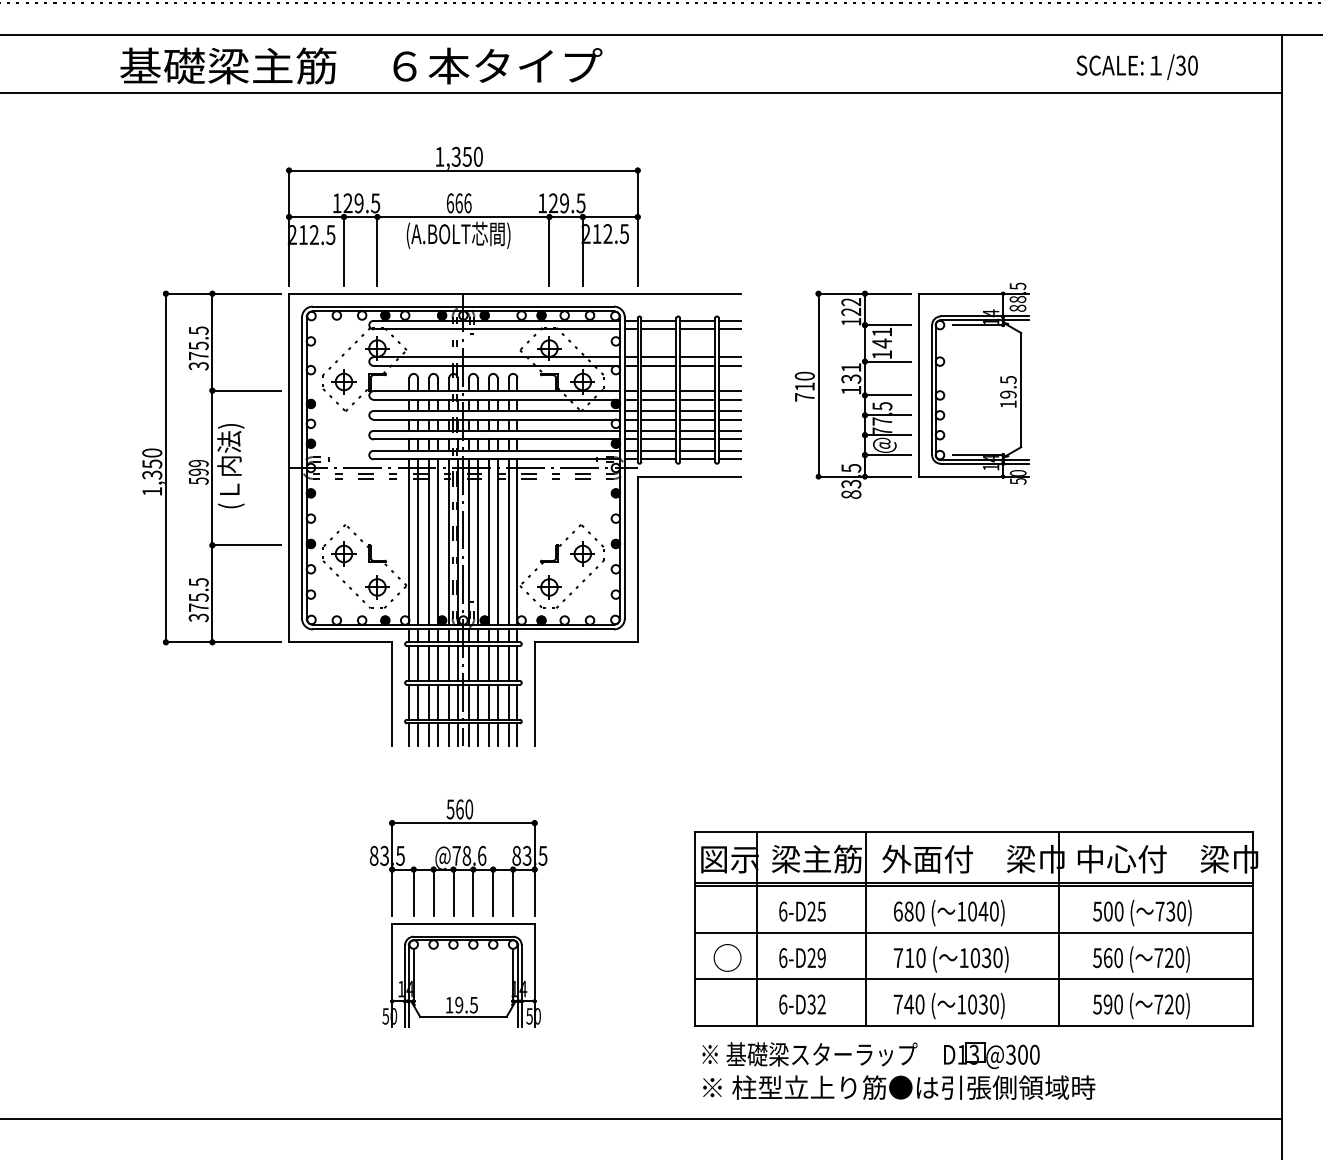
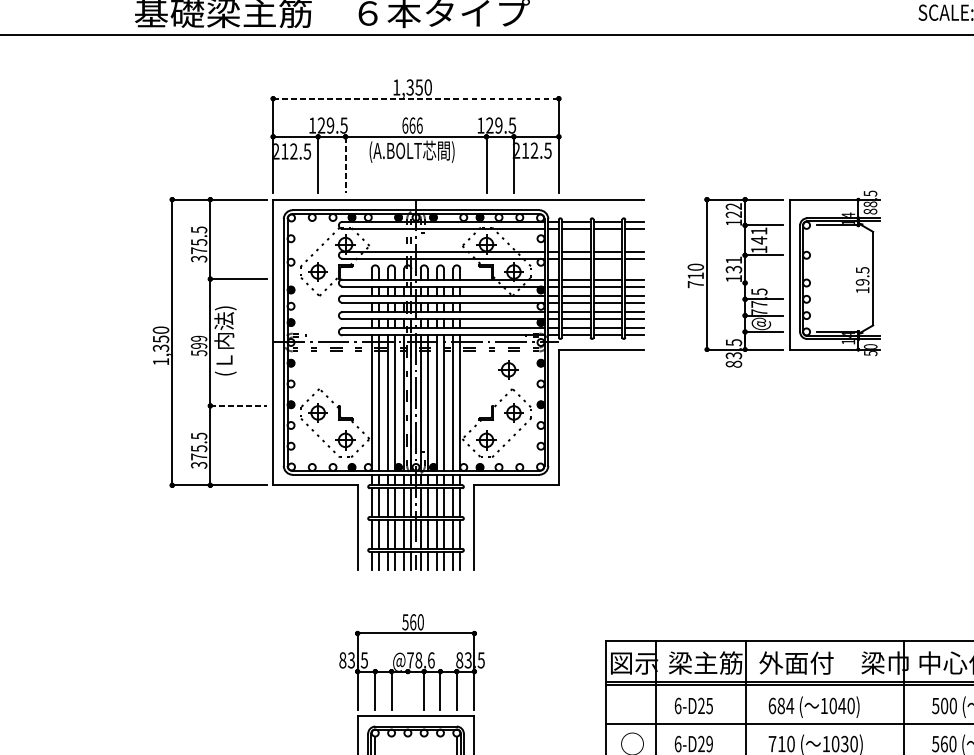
line: (463, 170) -> (416, 98), solid -> dashed
line: (377, 251) -> (345, 165), solid -> dashed
line: (888, 395) -> (764, 283), removed
part: (576, 501) -> (508, 369), added
line: (247, 545) -> (239, 405), solid -> dashed
line: (453, 892) -> (407, 690), removed
text: (919, 911) -> (789, 705), 680 -> 684

